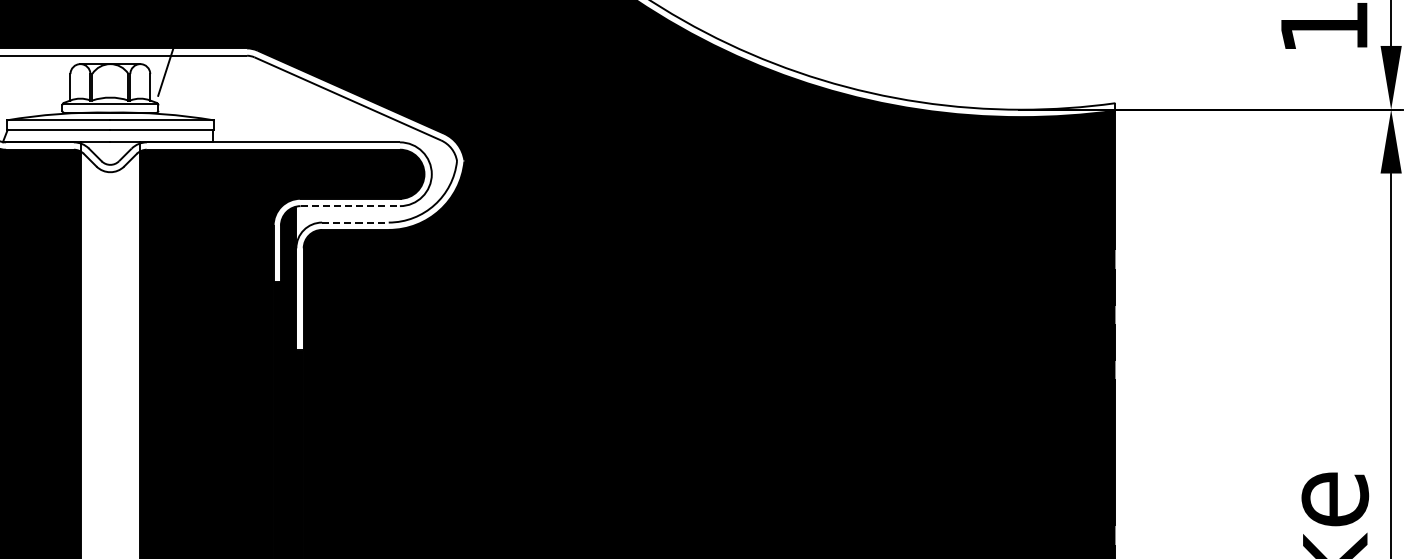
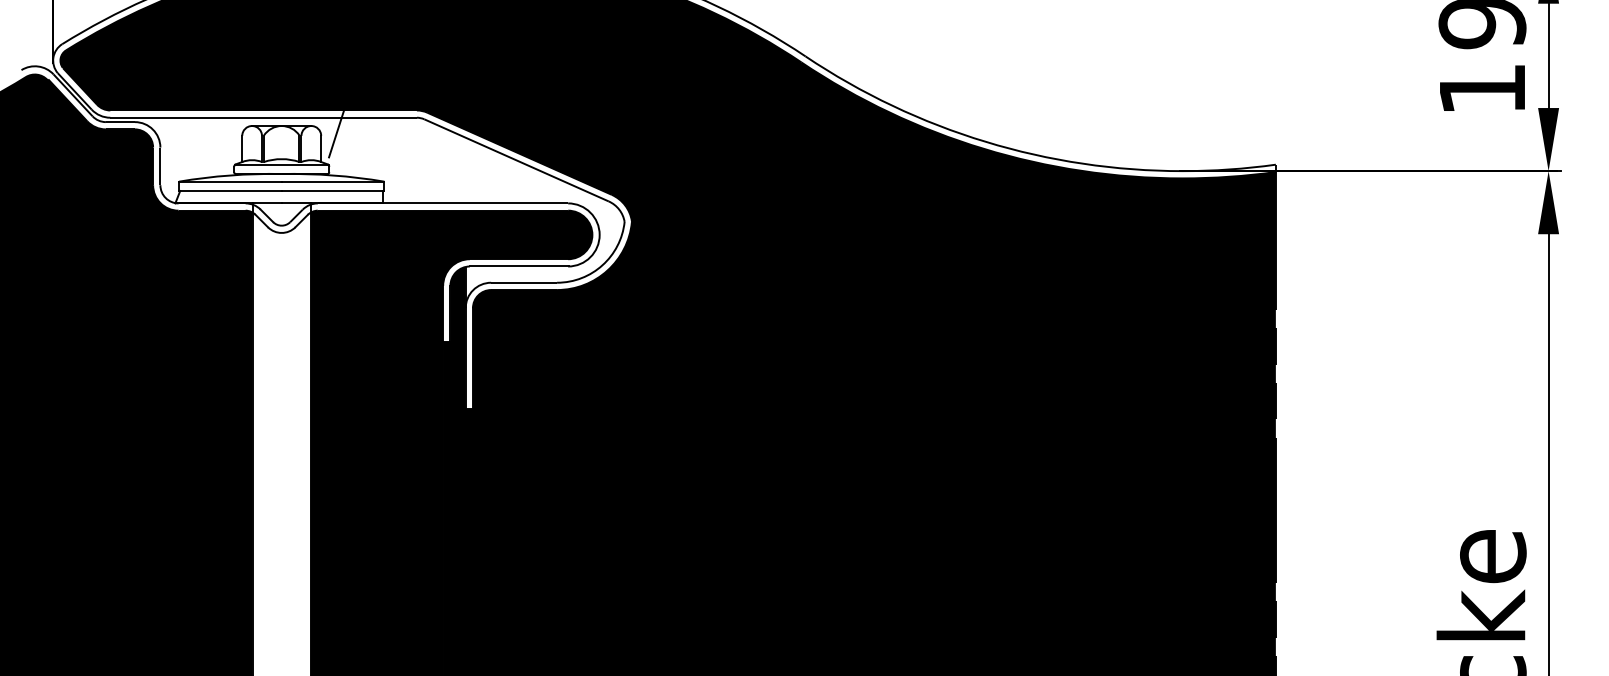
line: (350, 206) -> (519, 266), dashed -> solid
line: (355, 222) -> (524, 282), dashed -> solid

